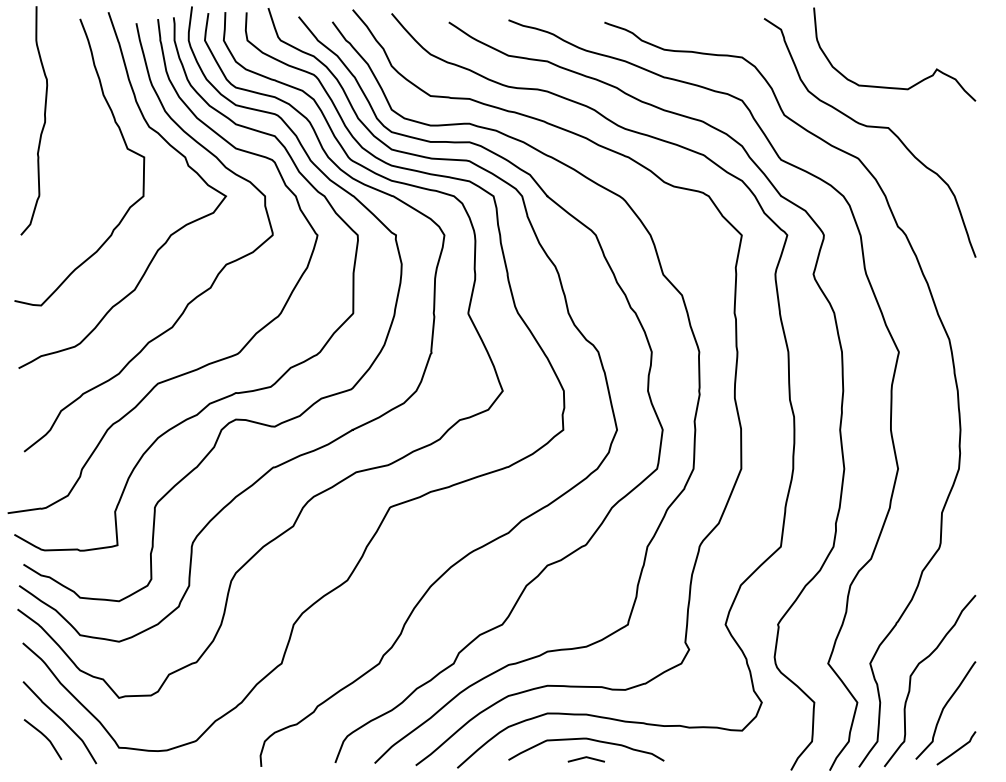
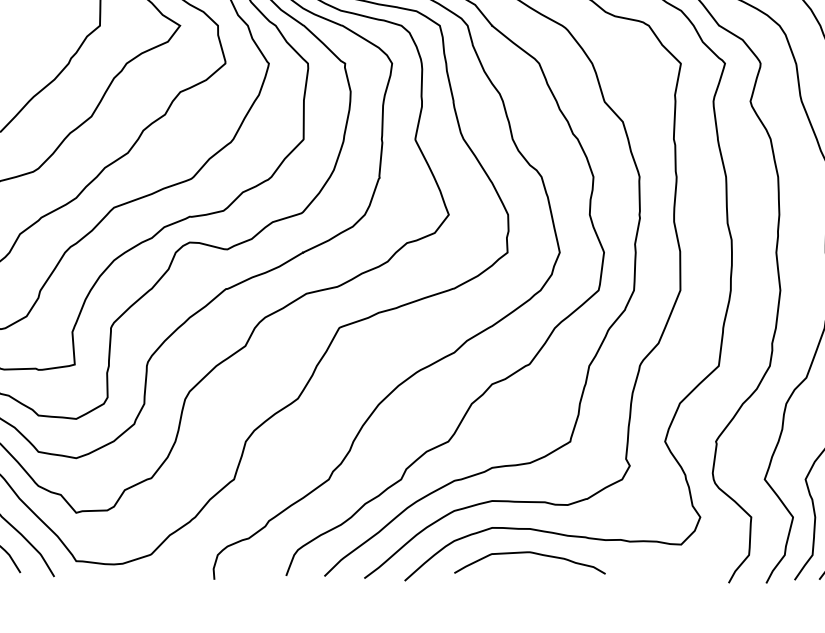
line: (585, 758) -> (529, 571), removed

